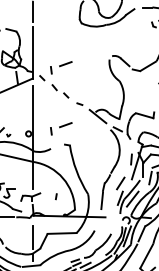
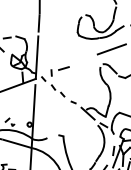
line: (121, 37) -> (111, 49), added
part: (61, 128) -> (57, 121), removed

